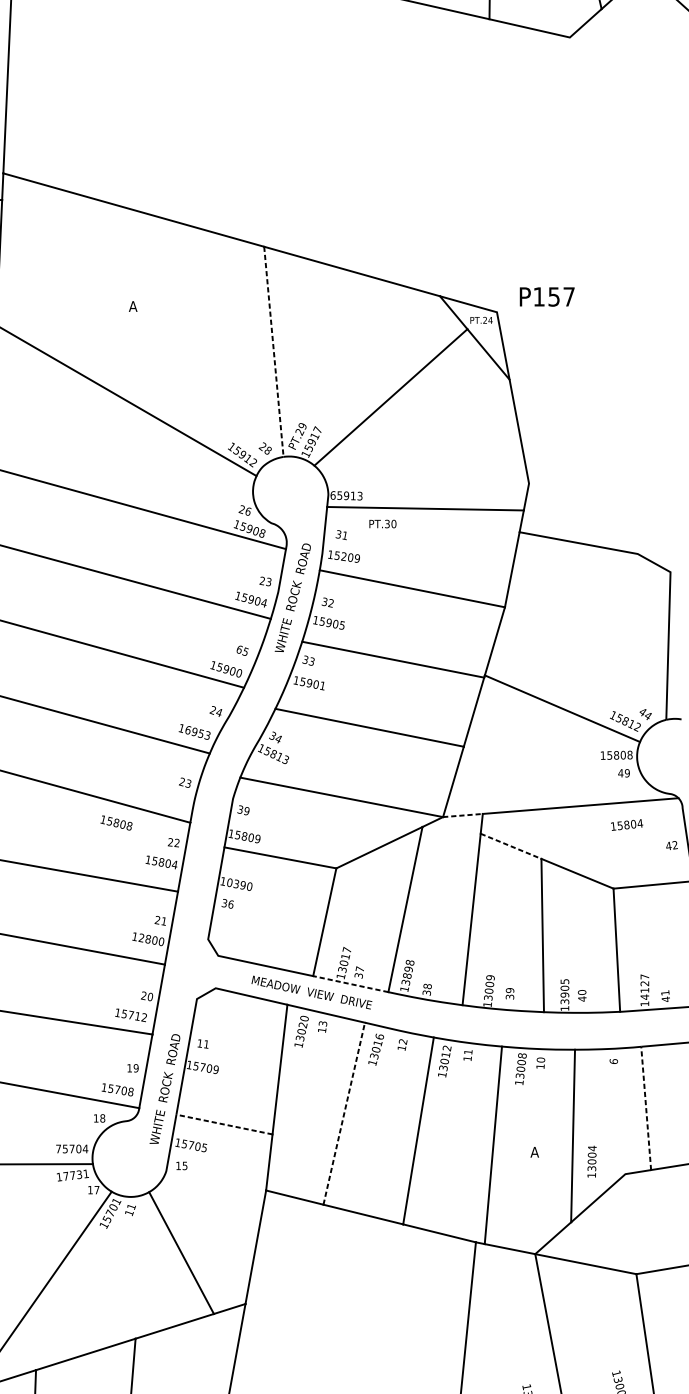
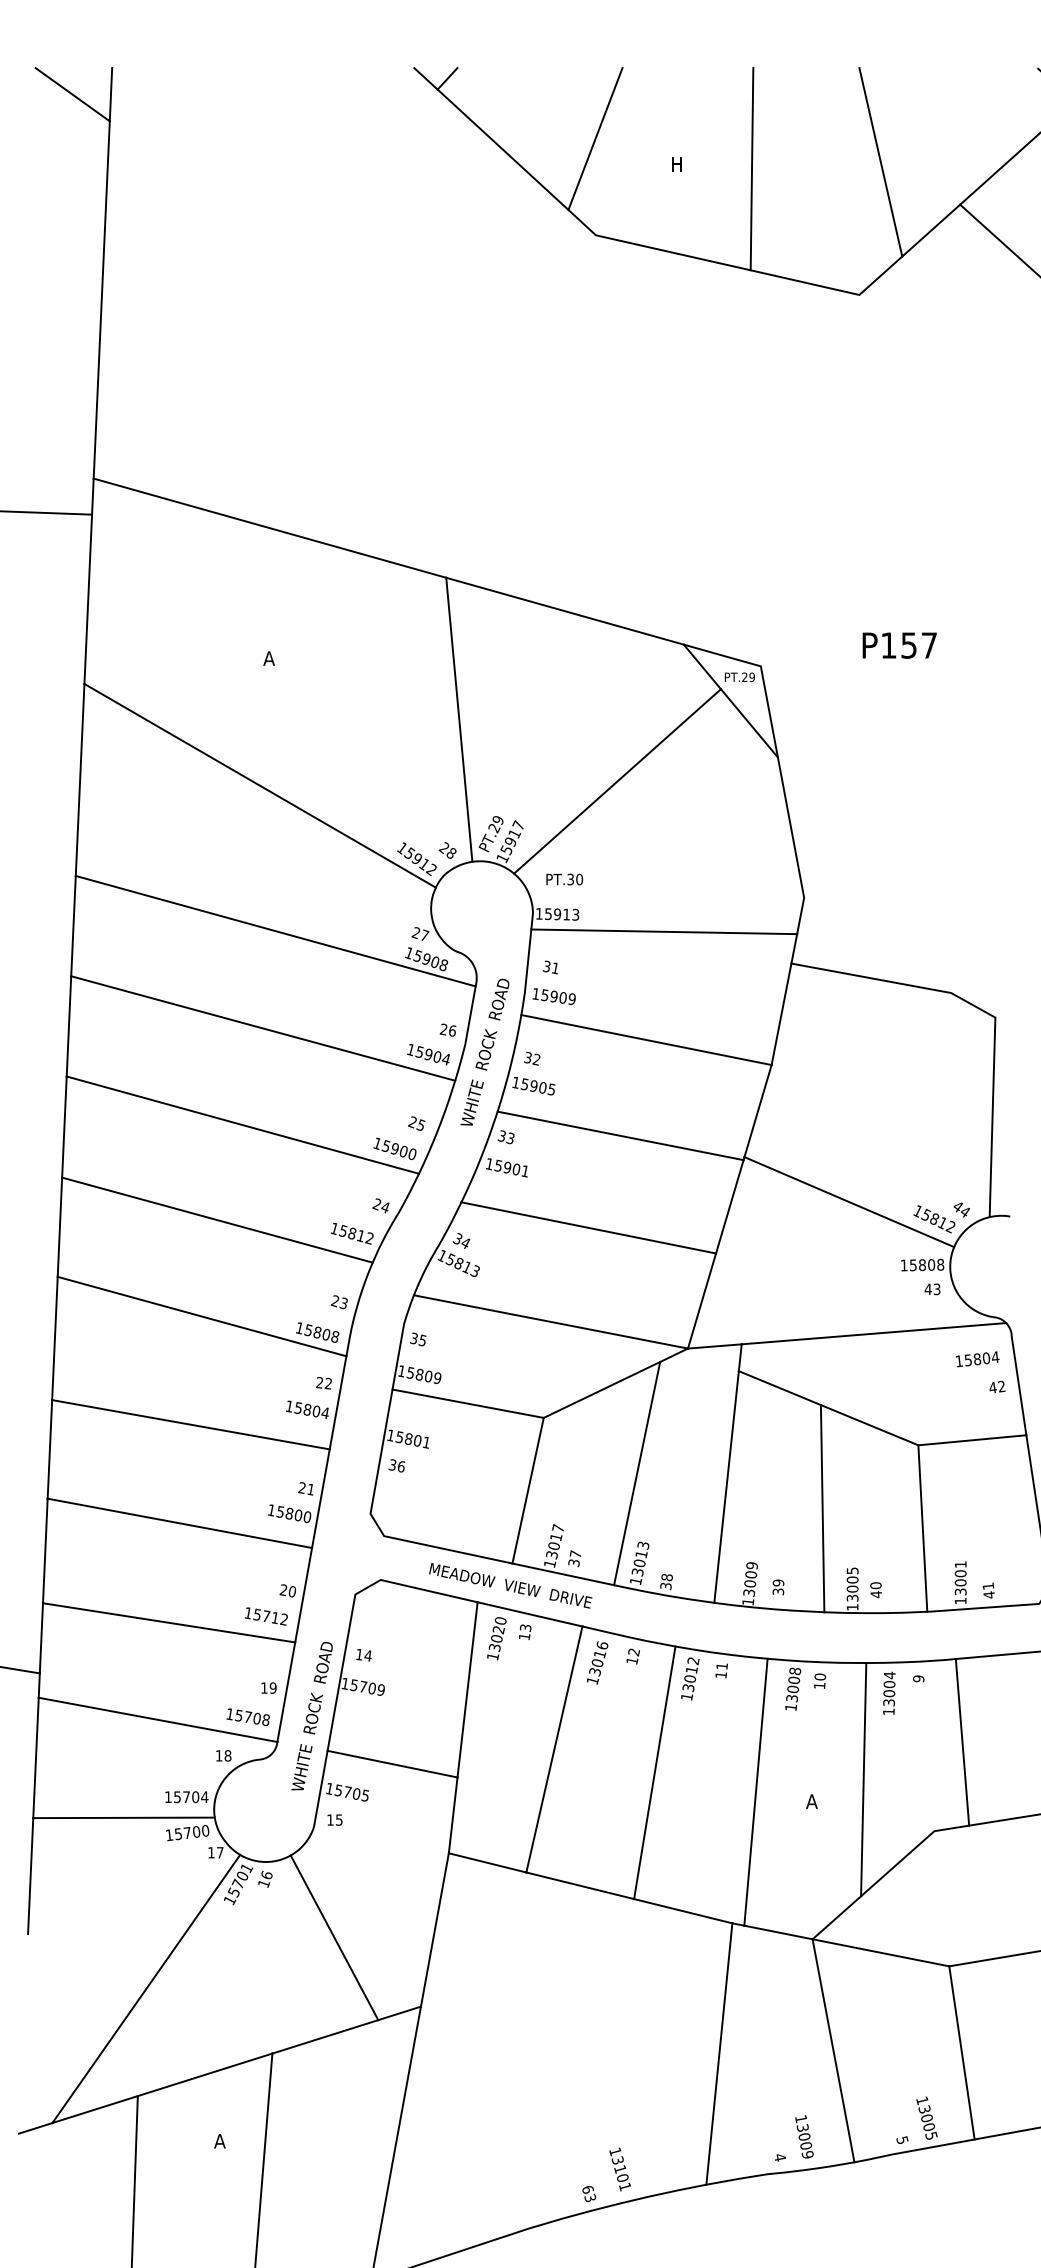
text: (547, 296) -> (899, 645), moved
text: (490, 319) -> (752, 676), PT.24 -> PT.29
line: (274, 351) -> (459, 719), dashed -> solid
text: (332, 495) -> (538, 913), 65913 -> 15913
text: (248, 511) -> (425, 935), 26 -> 27
text: (382, 524) -> (564, 879), moved
text: (343, 556) -> (553, 996), 15209 -> 15909
text: (268, 581) -> (452, 1030), 23 -> 26
text: (239, 649) -> (412, 1122), 65 -> 25
text: (197, 732) -> (355, 1234), 16953 -> 15812
text: (626, 772) -> (936, 1288), 49 -> 43
text: (246, 811) -> (422, 1340), 39 -> 35
line: (462, 815) -> (714, 1346), dashed -> solid
text: (116, 822) -> (317, 1332), moved
text: (626, 825) -> (977, 1359), moved
line: (511, 846) -> (780, 1388), dashed -> solid
text: (239, 884) -> (412, 1439), 10390 -> 15801
text: (141, 938) -> (280, 1512), 12800 -> 15800
text: (408, 969) -> (641, 1554), 13898 -> 13013
line: (350, 984) -> (563, 1574), dashed -> solid
text: (644, 987) -> (960, 1578), 14127 -> 13001
text: (564, 994) -> (852, 1588), 13905 -> 13005
text: (205, 1044) -> (367, 1655), 11 -> 14
text: (613, 1061) -> (918, 1678), 6 -> 9
line: (646, 1108) -> (962, 1742), dashed -> solid
line: (344, 1113) -> (554, 1749), dashed -> solid
line: (224, 1124) -> (392, 1764), dashed -> solid
text: (58, 1148) -> (168, 1796), 75704 -> 15704
text: (592, 1161) -> (889, 1692), moved
text: (75, 1175) -> (191, 1832), 17731 -> 15700
text: (131, 1206) -> (266, 1875), 11 -> 16

